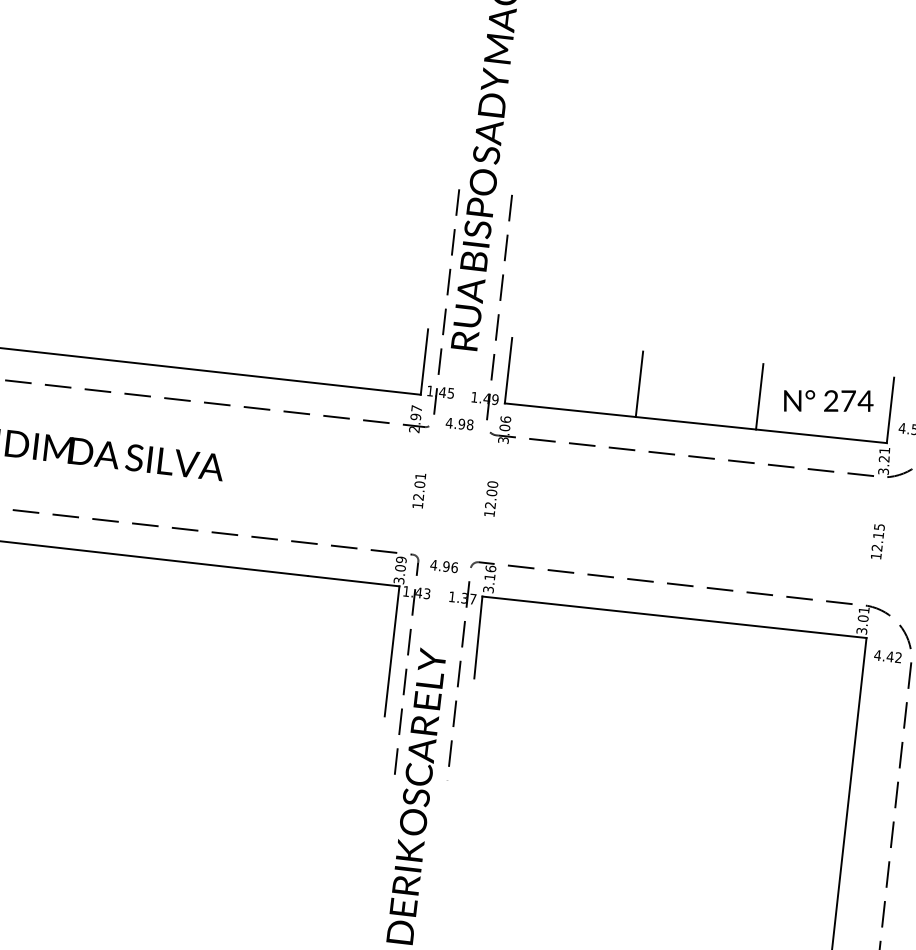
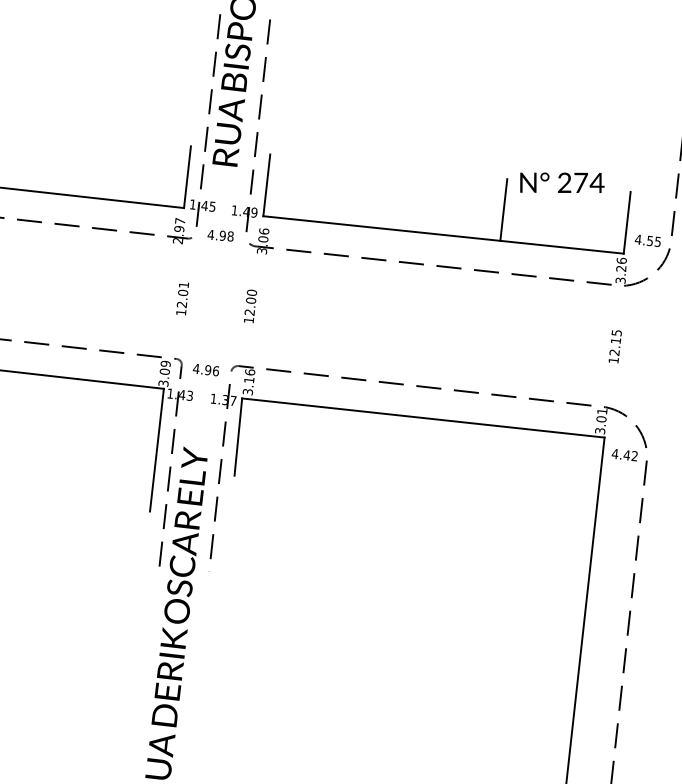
line: (639, 384) -> (390, 198), removed
text: (828, 400) -> (562, 182), moved
text: (884, 450) -> (621, 260), 3.21 -> 3.26

